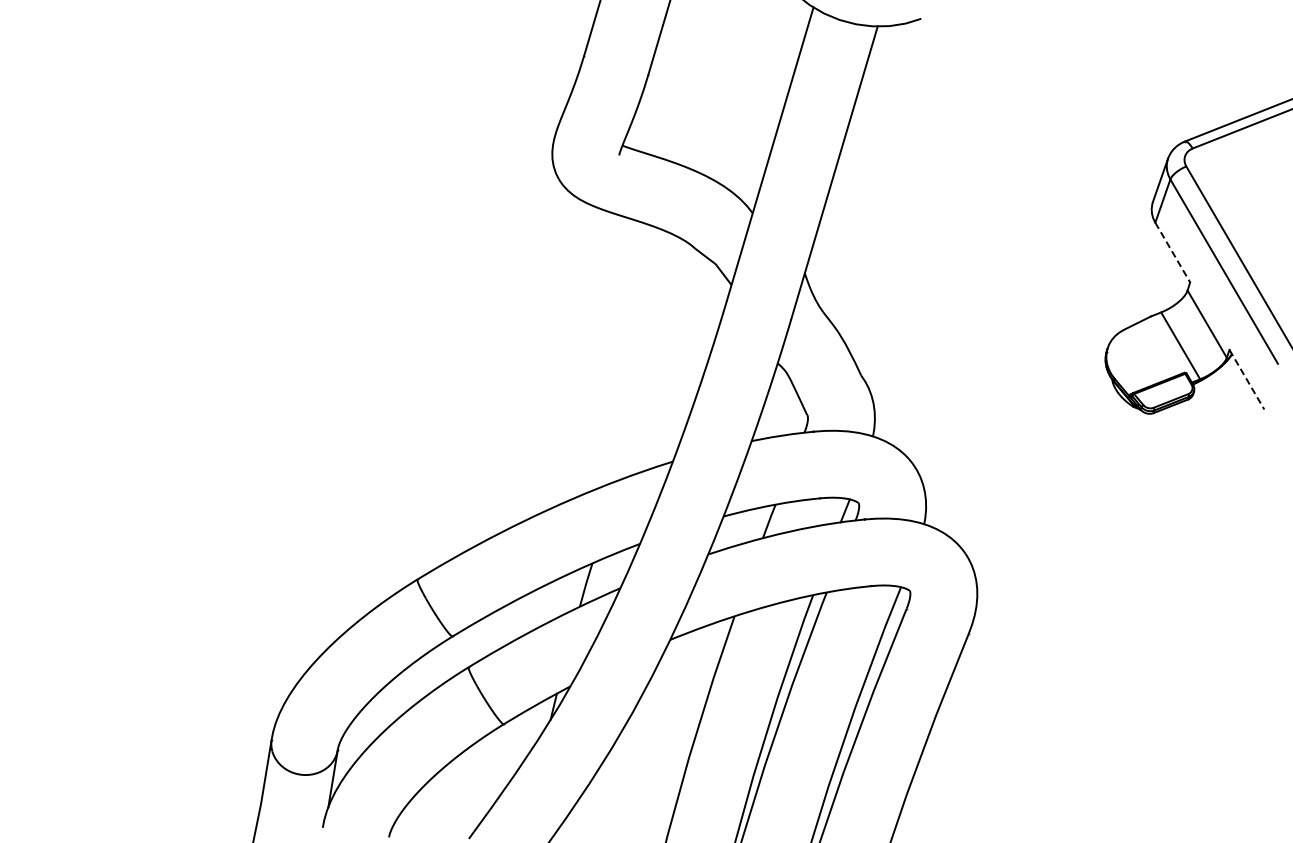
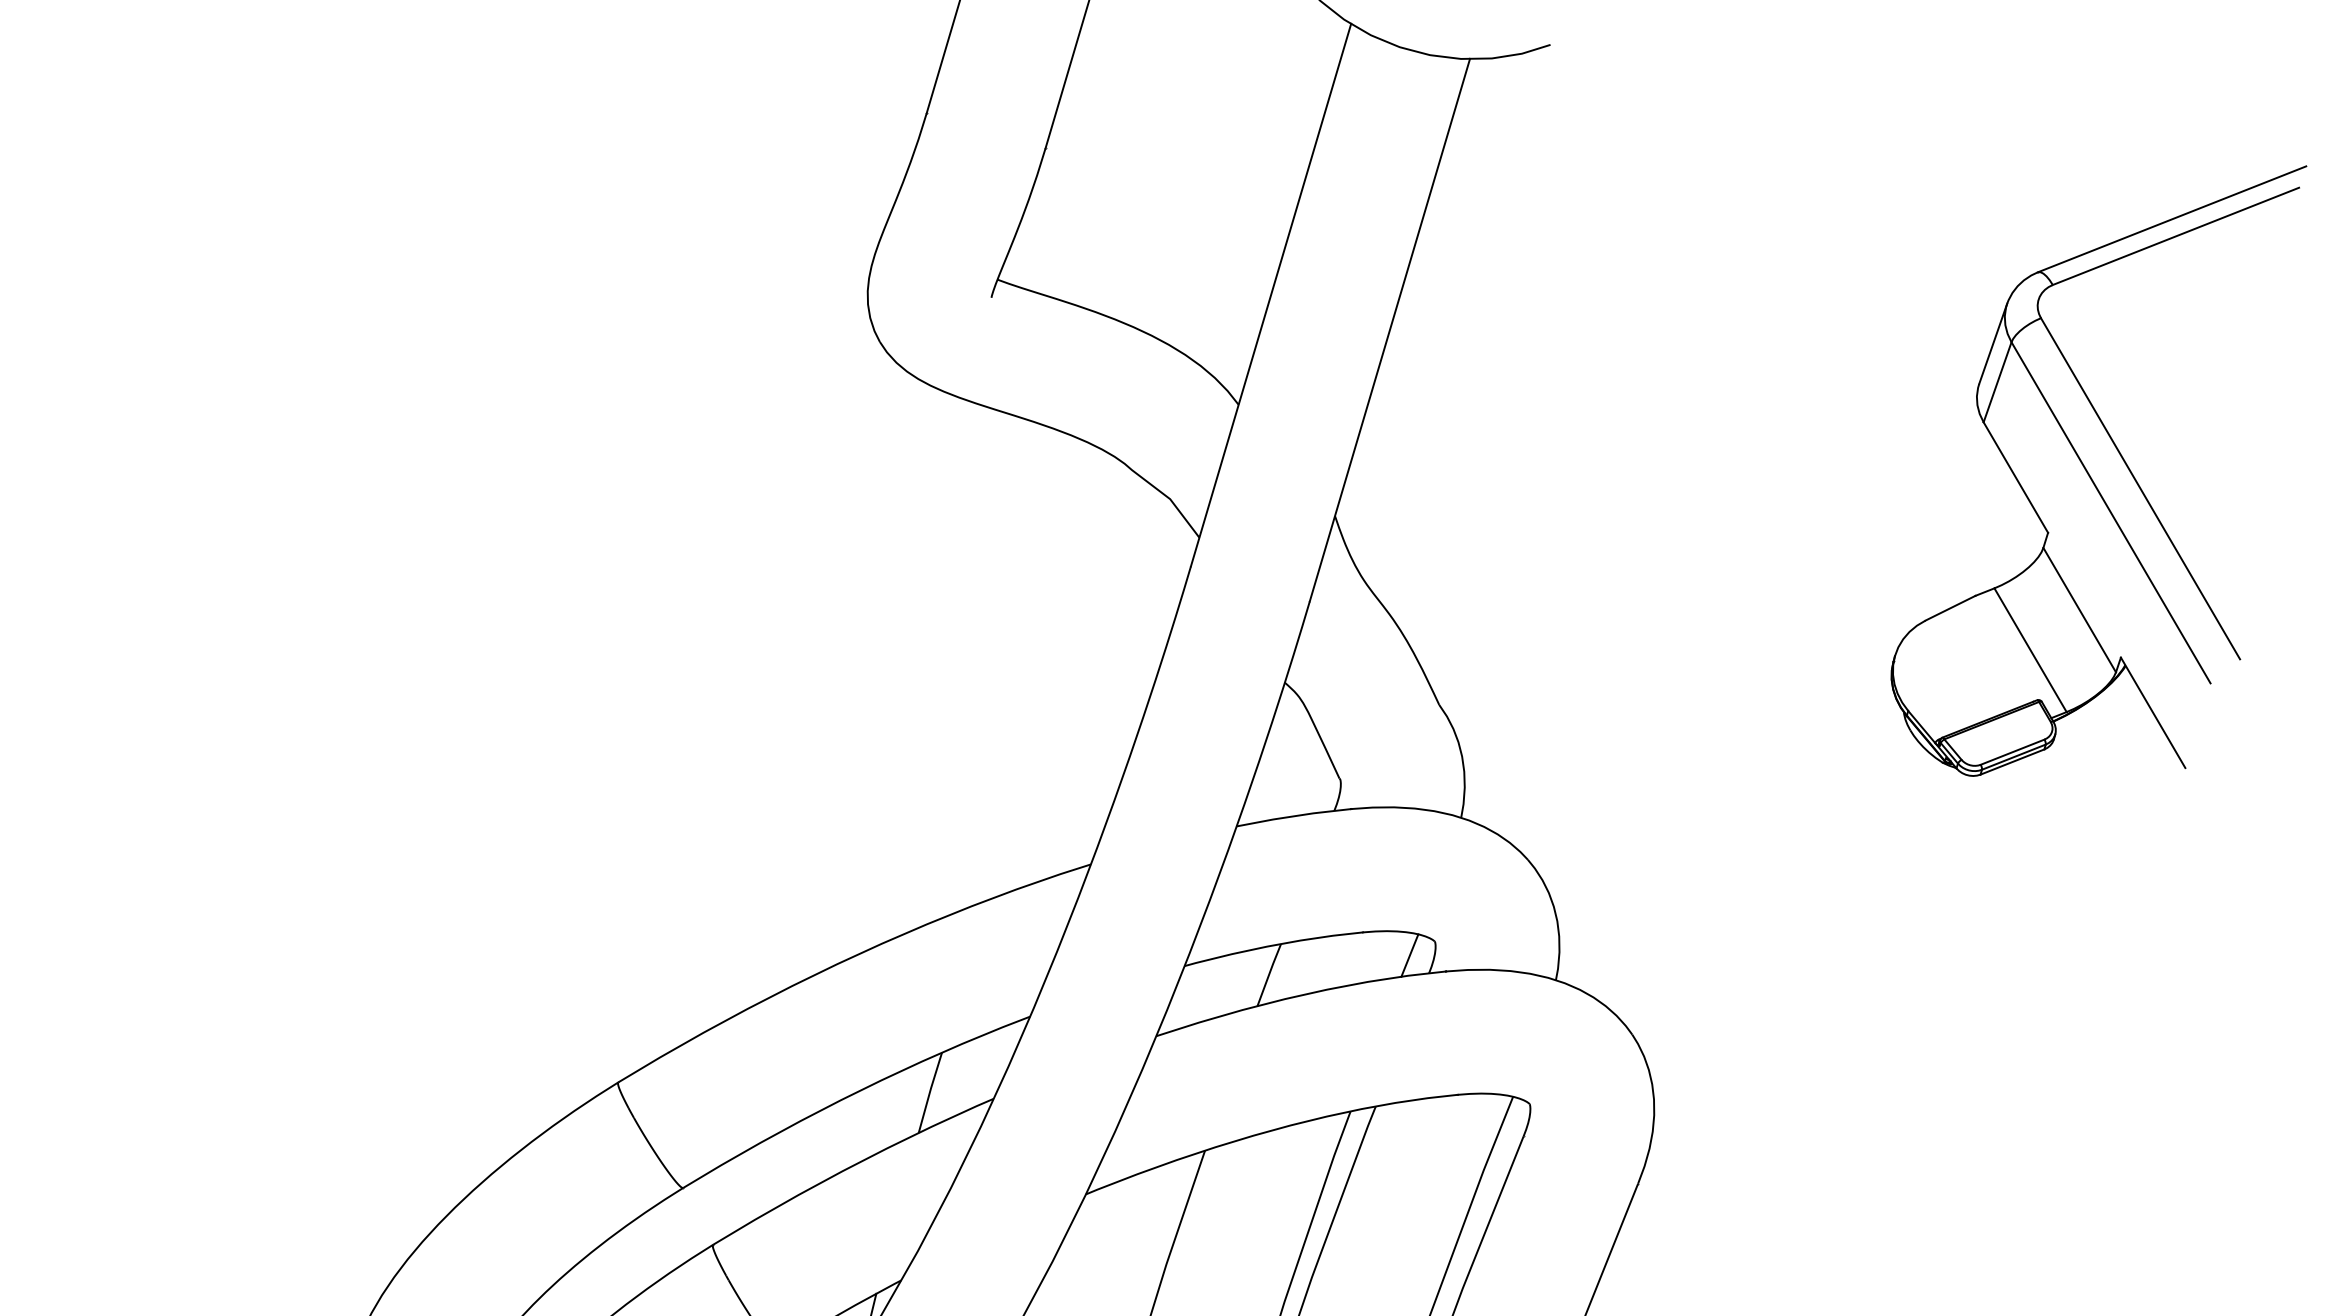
line: (1172, 252) -> (2015, 477), dashed -> solid
line: (1246, 379) -> (2152, 712), dashed -> solid

